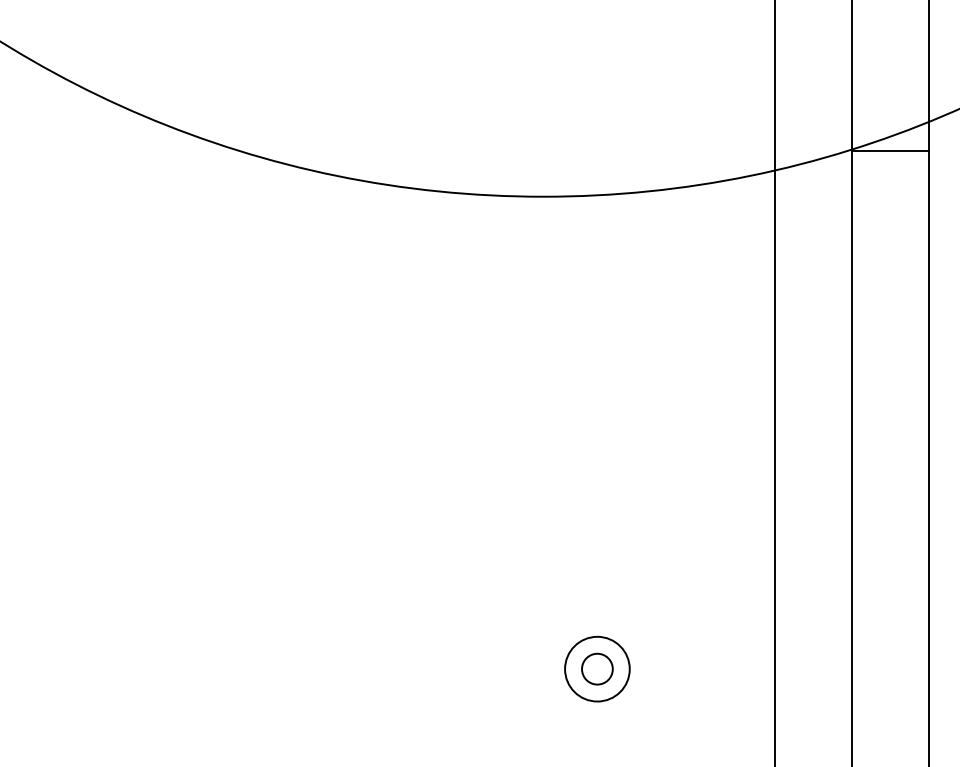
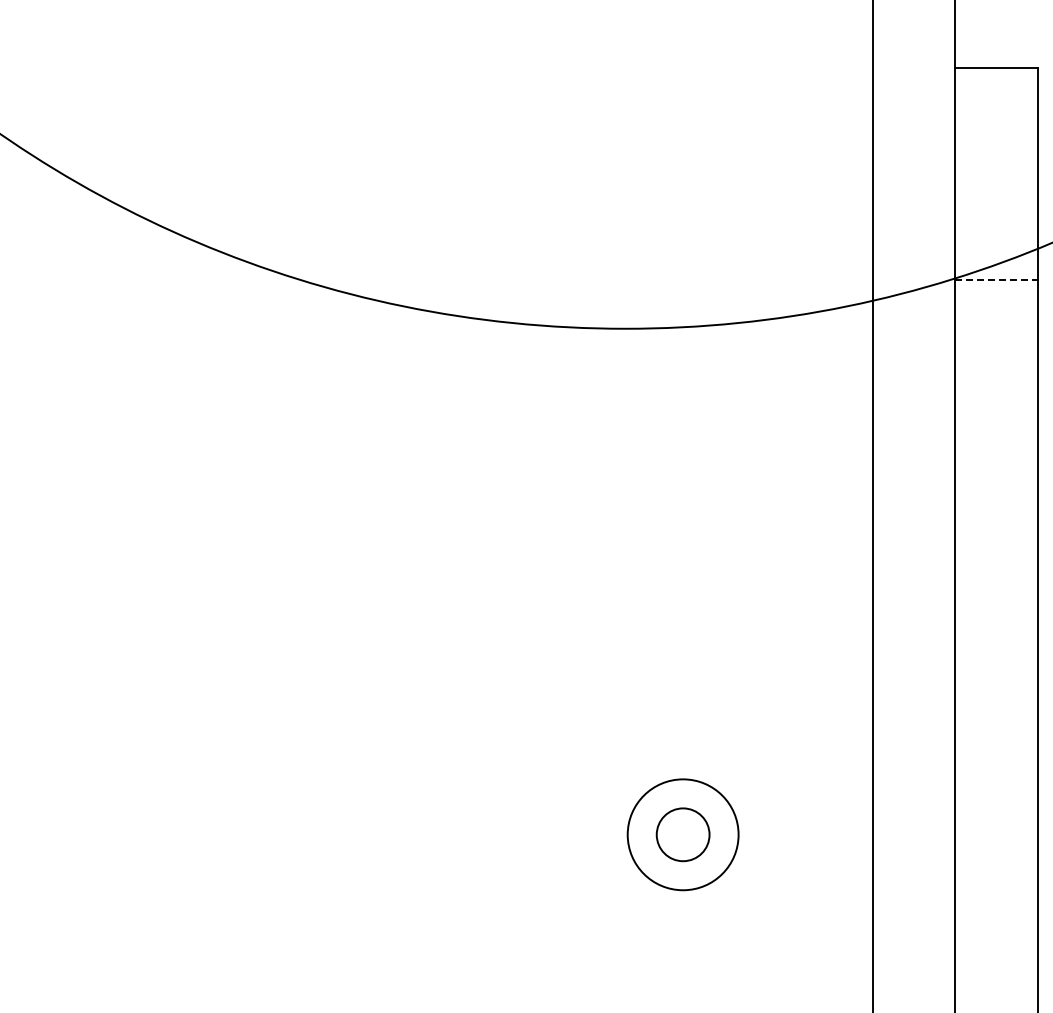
line: (890, 151) -> (997, 280), solid -> dashed
circle: (596, 668) -> (682, 834), size x1.6
circle: (596, 668) -> (682, 834), size x1.6

